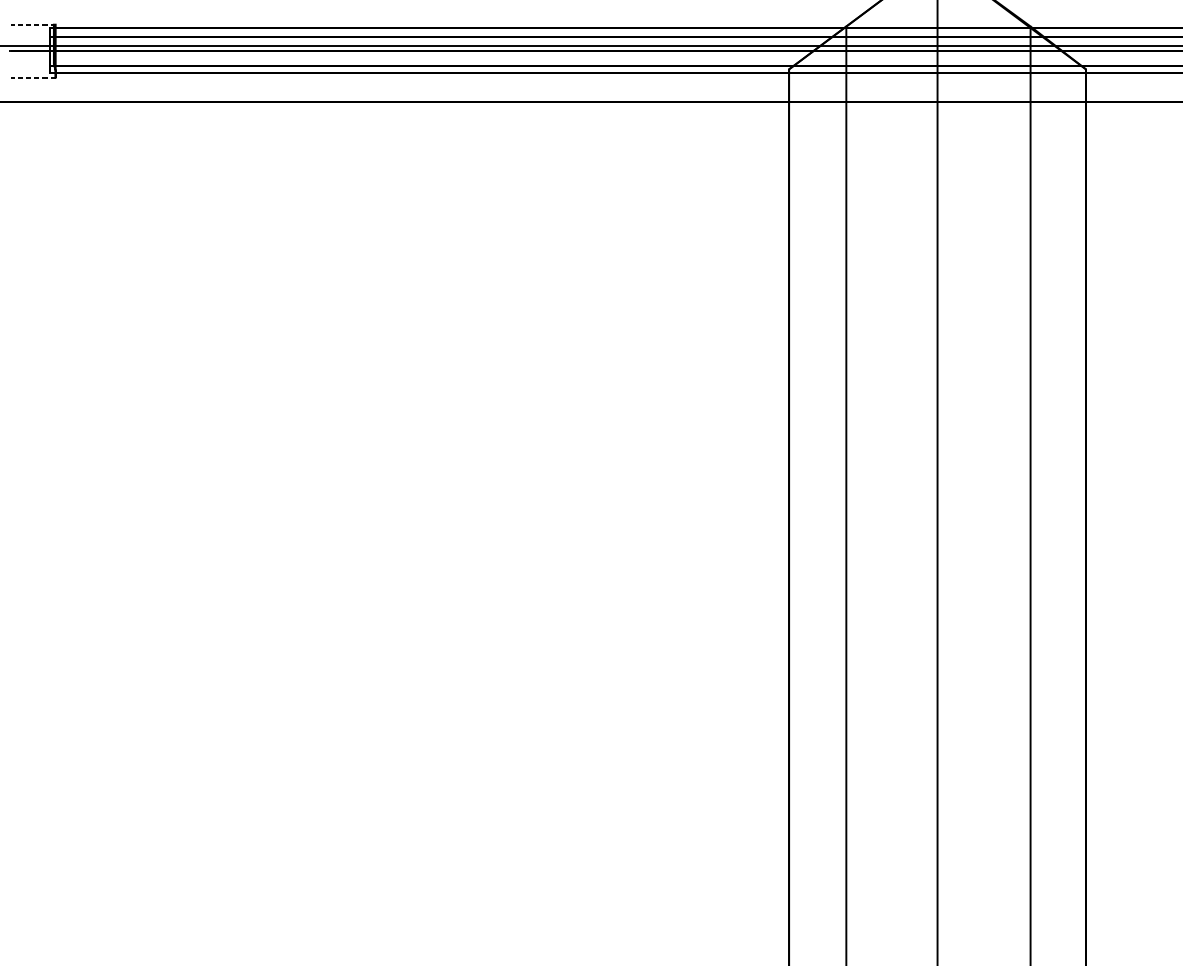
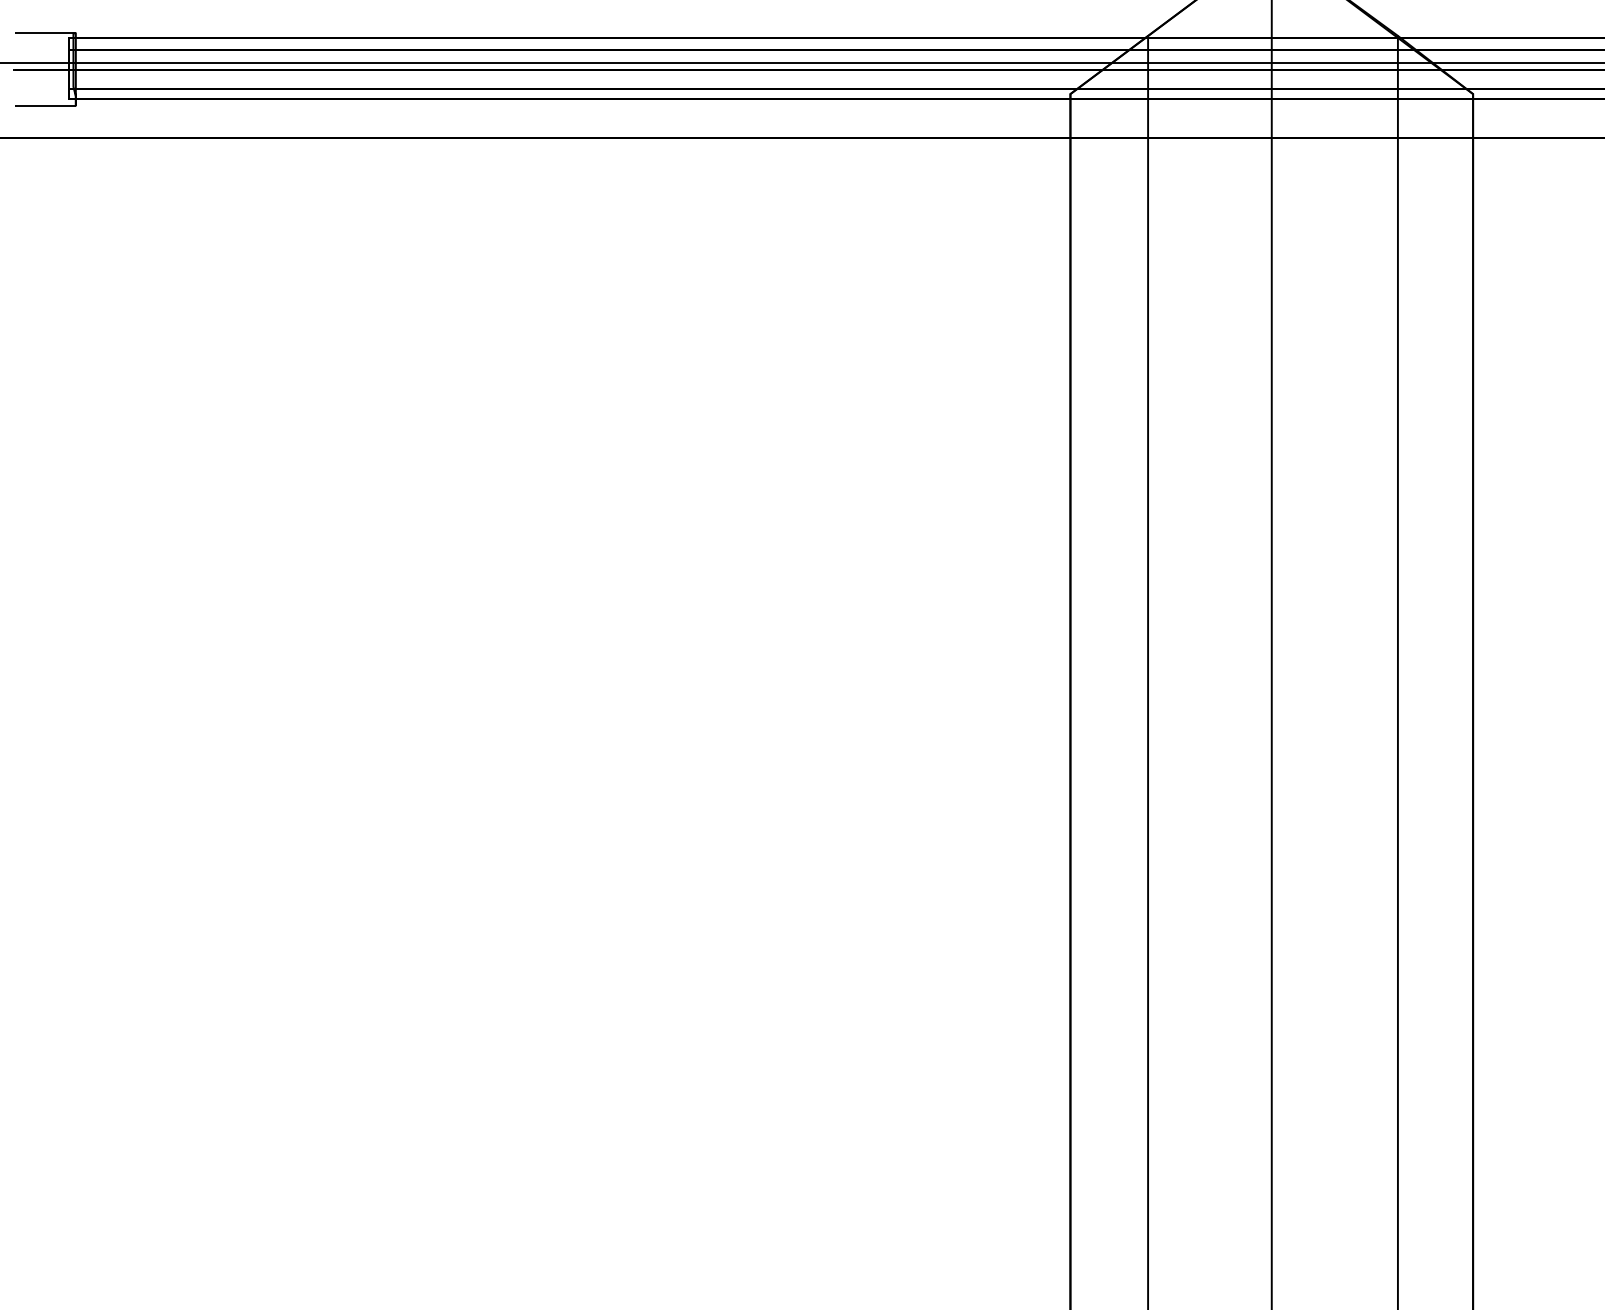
line: (33, 24) -> (45, 33), dashed -> solid
line: (33, 78) -> (45, 106), dashed -> solid

